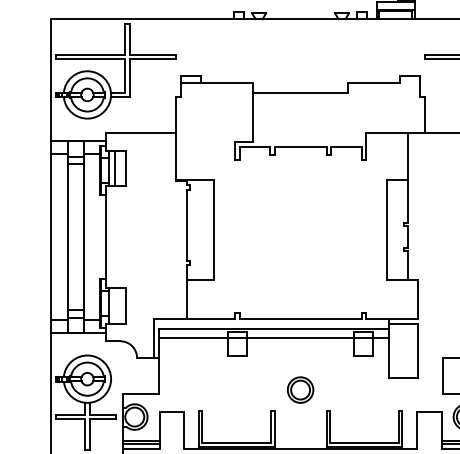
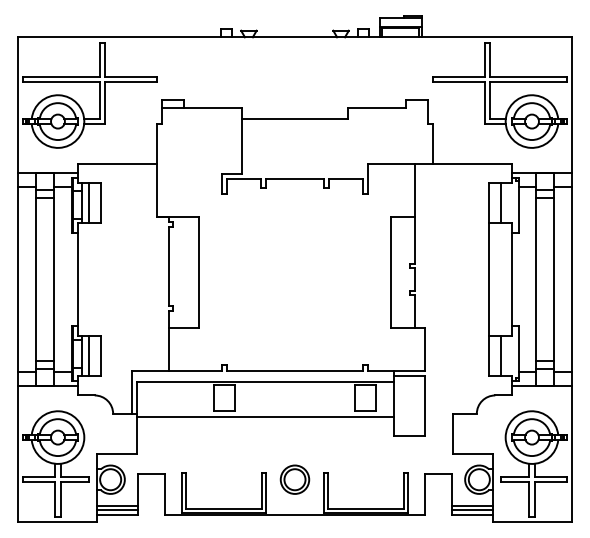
line: (114, 305) -> (88, 355), added
line: (273, 337) -> (264, 416), moved
part: (300, 389) -> (294, 479), moved

